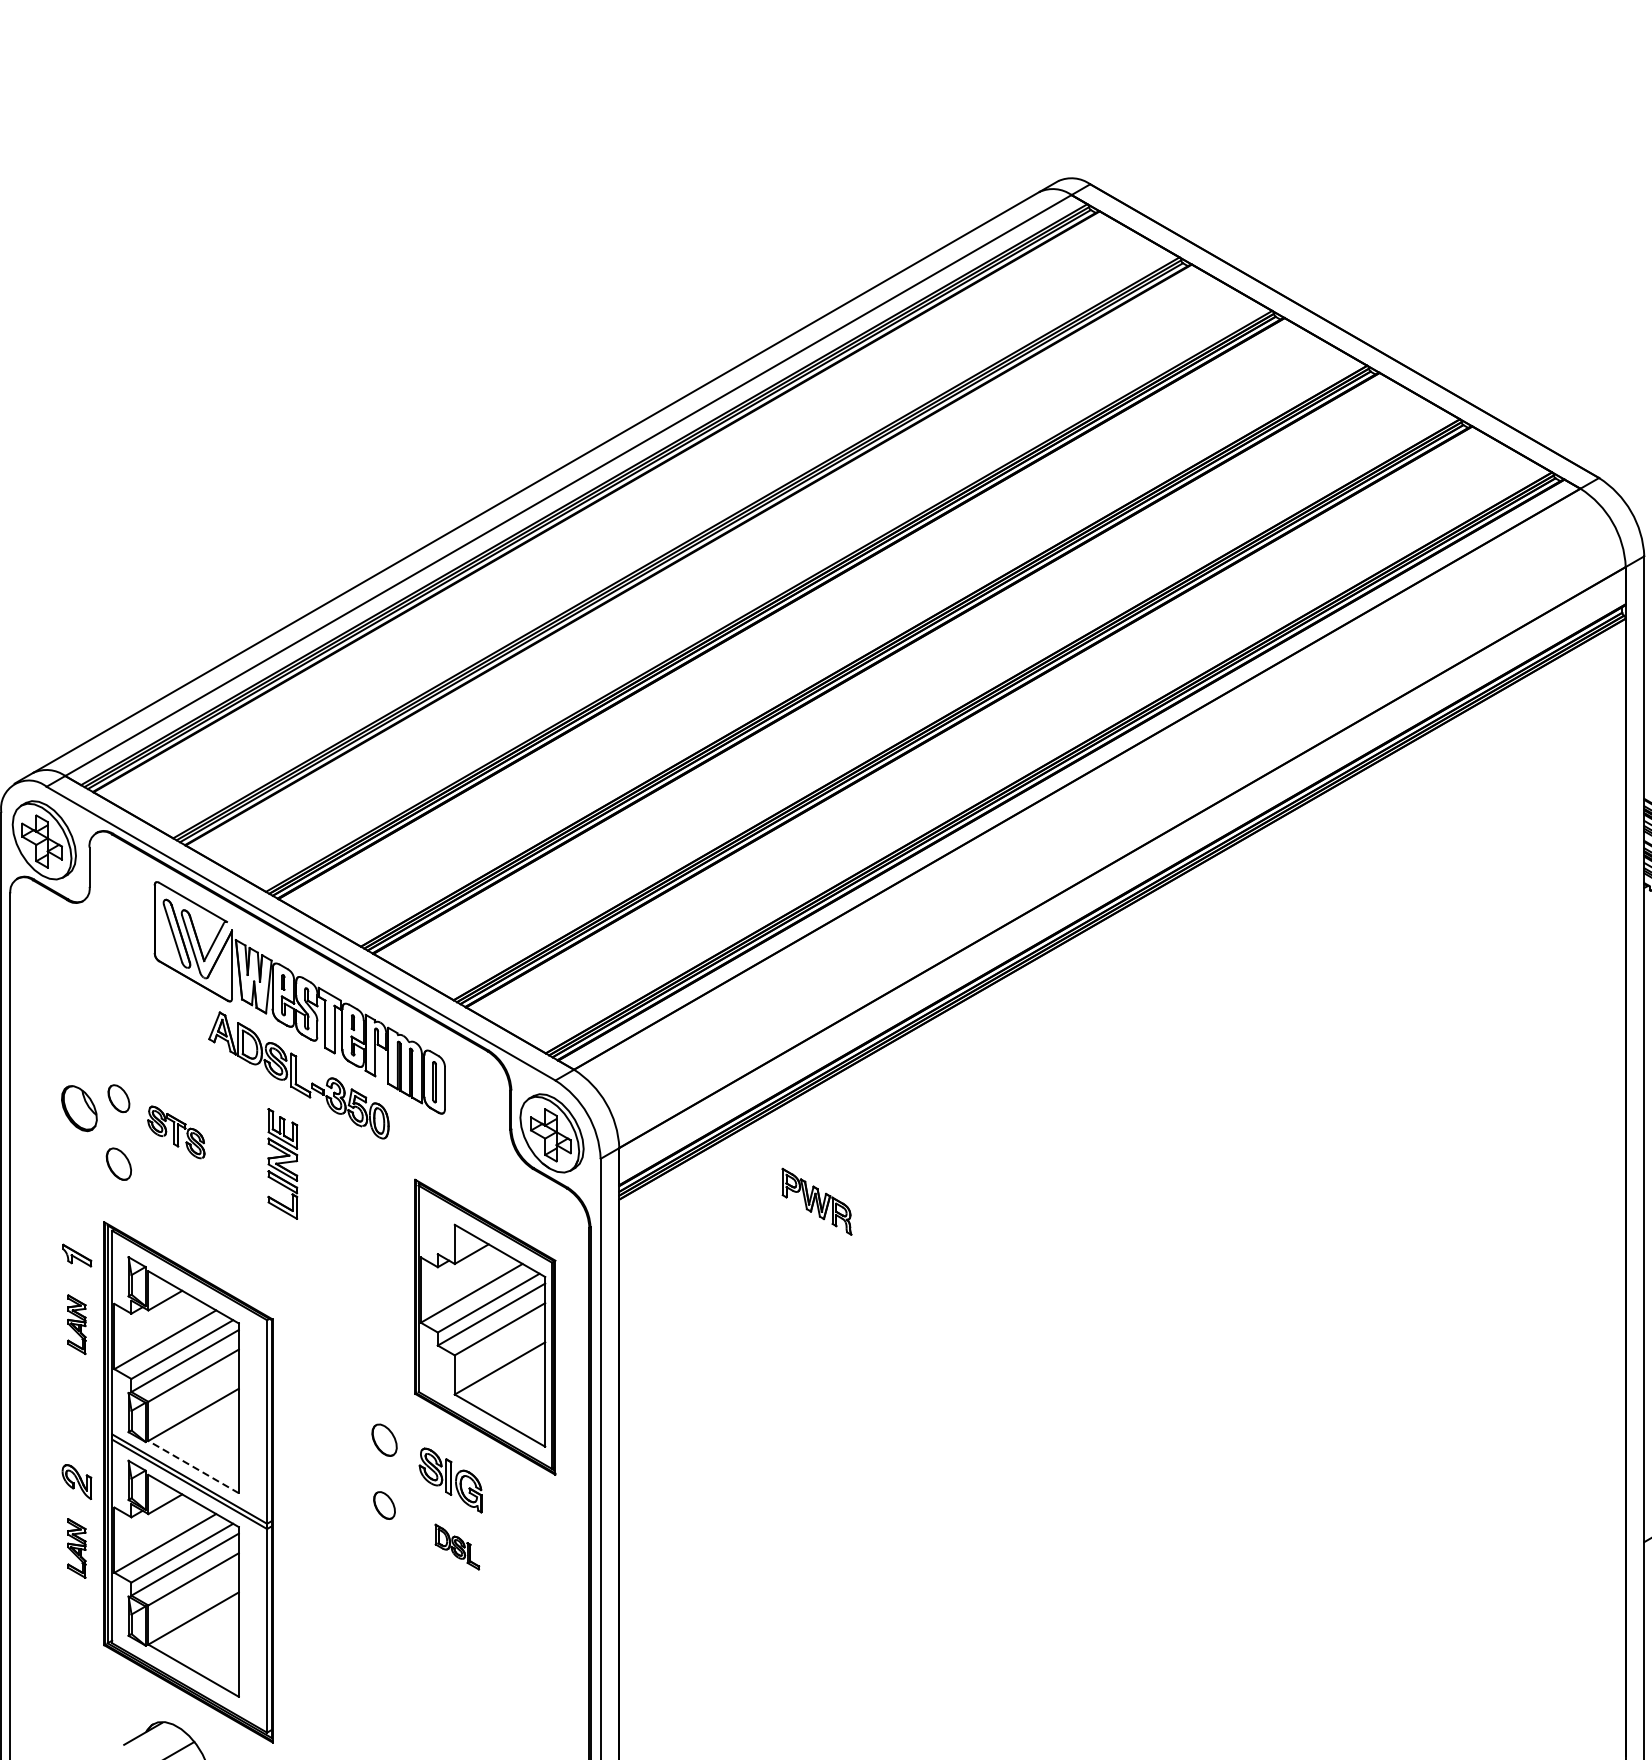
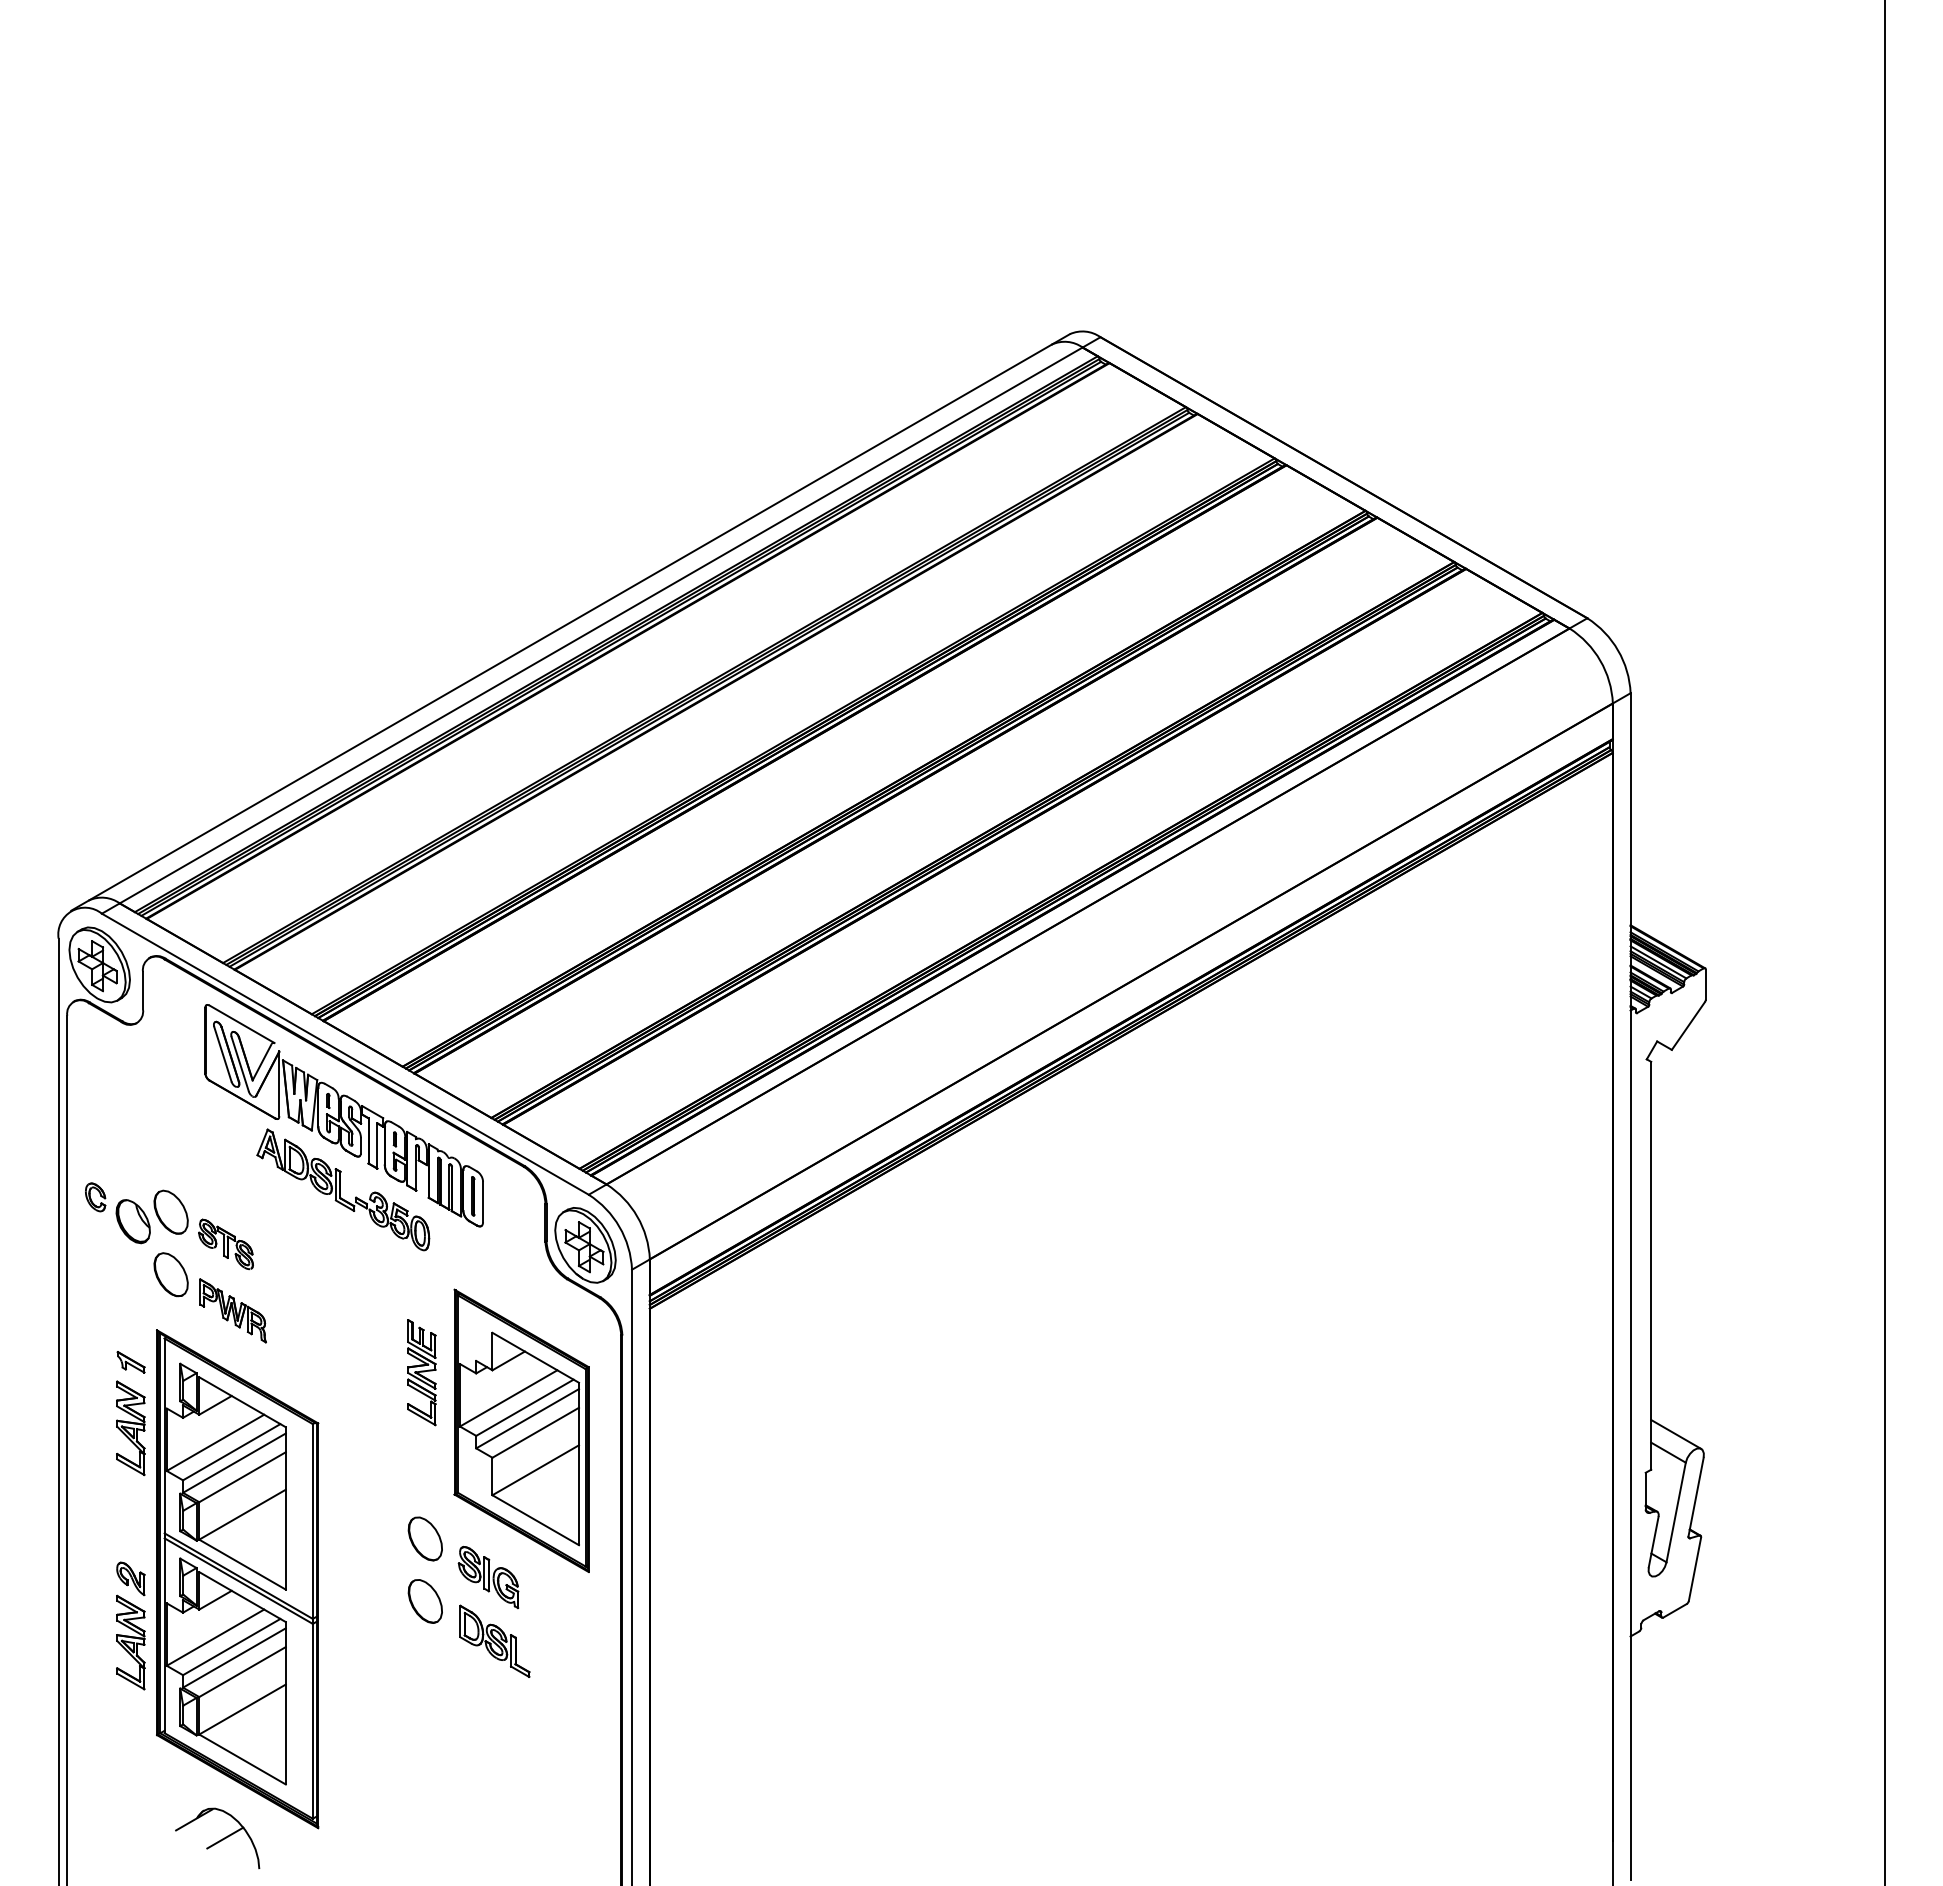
part: (39, 1083) -> (95, 1197), added
part: (118, 1098) -> (170, 1211), size x1.67
part: (118, 1163) -> (170, 1274), size x1.43
part: (282, 1163) -> (421, 1372), moved
part: (816, 1201) -> (232, 1310), moved
part: (76, 1324) -> (130, 1428), size x1.67
part: (383, 1439) -> (424, 1538), size x1.43
line: (193, 1466) -> (242, 1564), dashed -> solid
part: (383, 1505) -> (424, 1601), size x1.67
part: (456, 1546) -> (494, 1640), size x1.67
part: (76, 1548) -> (130, 1642), size x1.67

